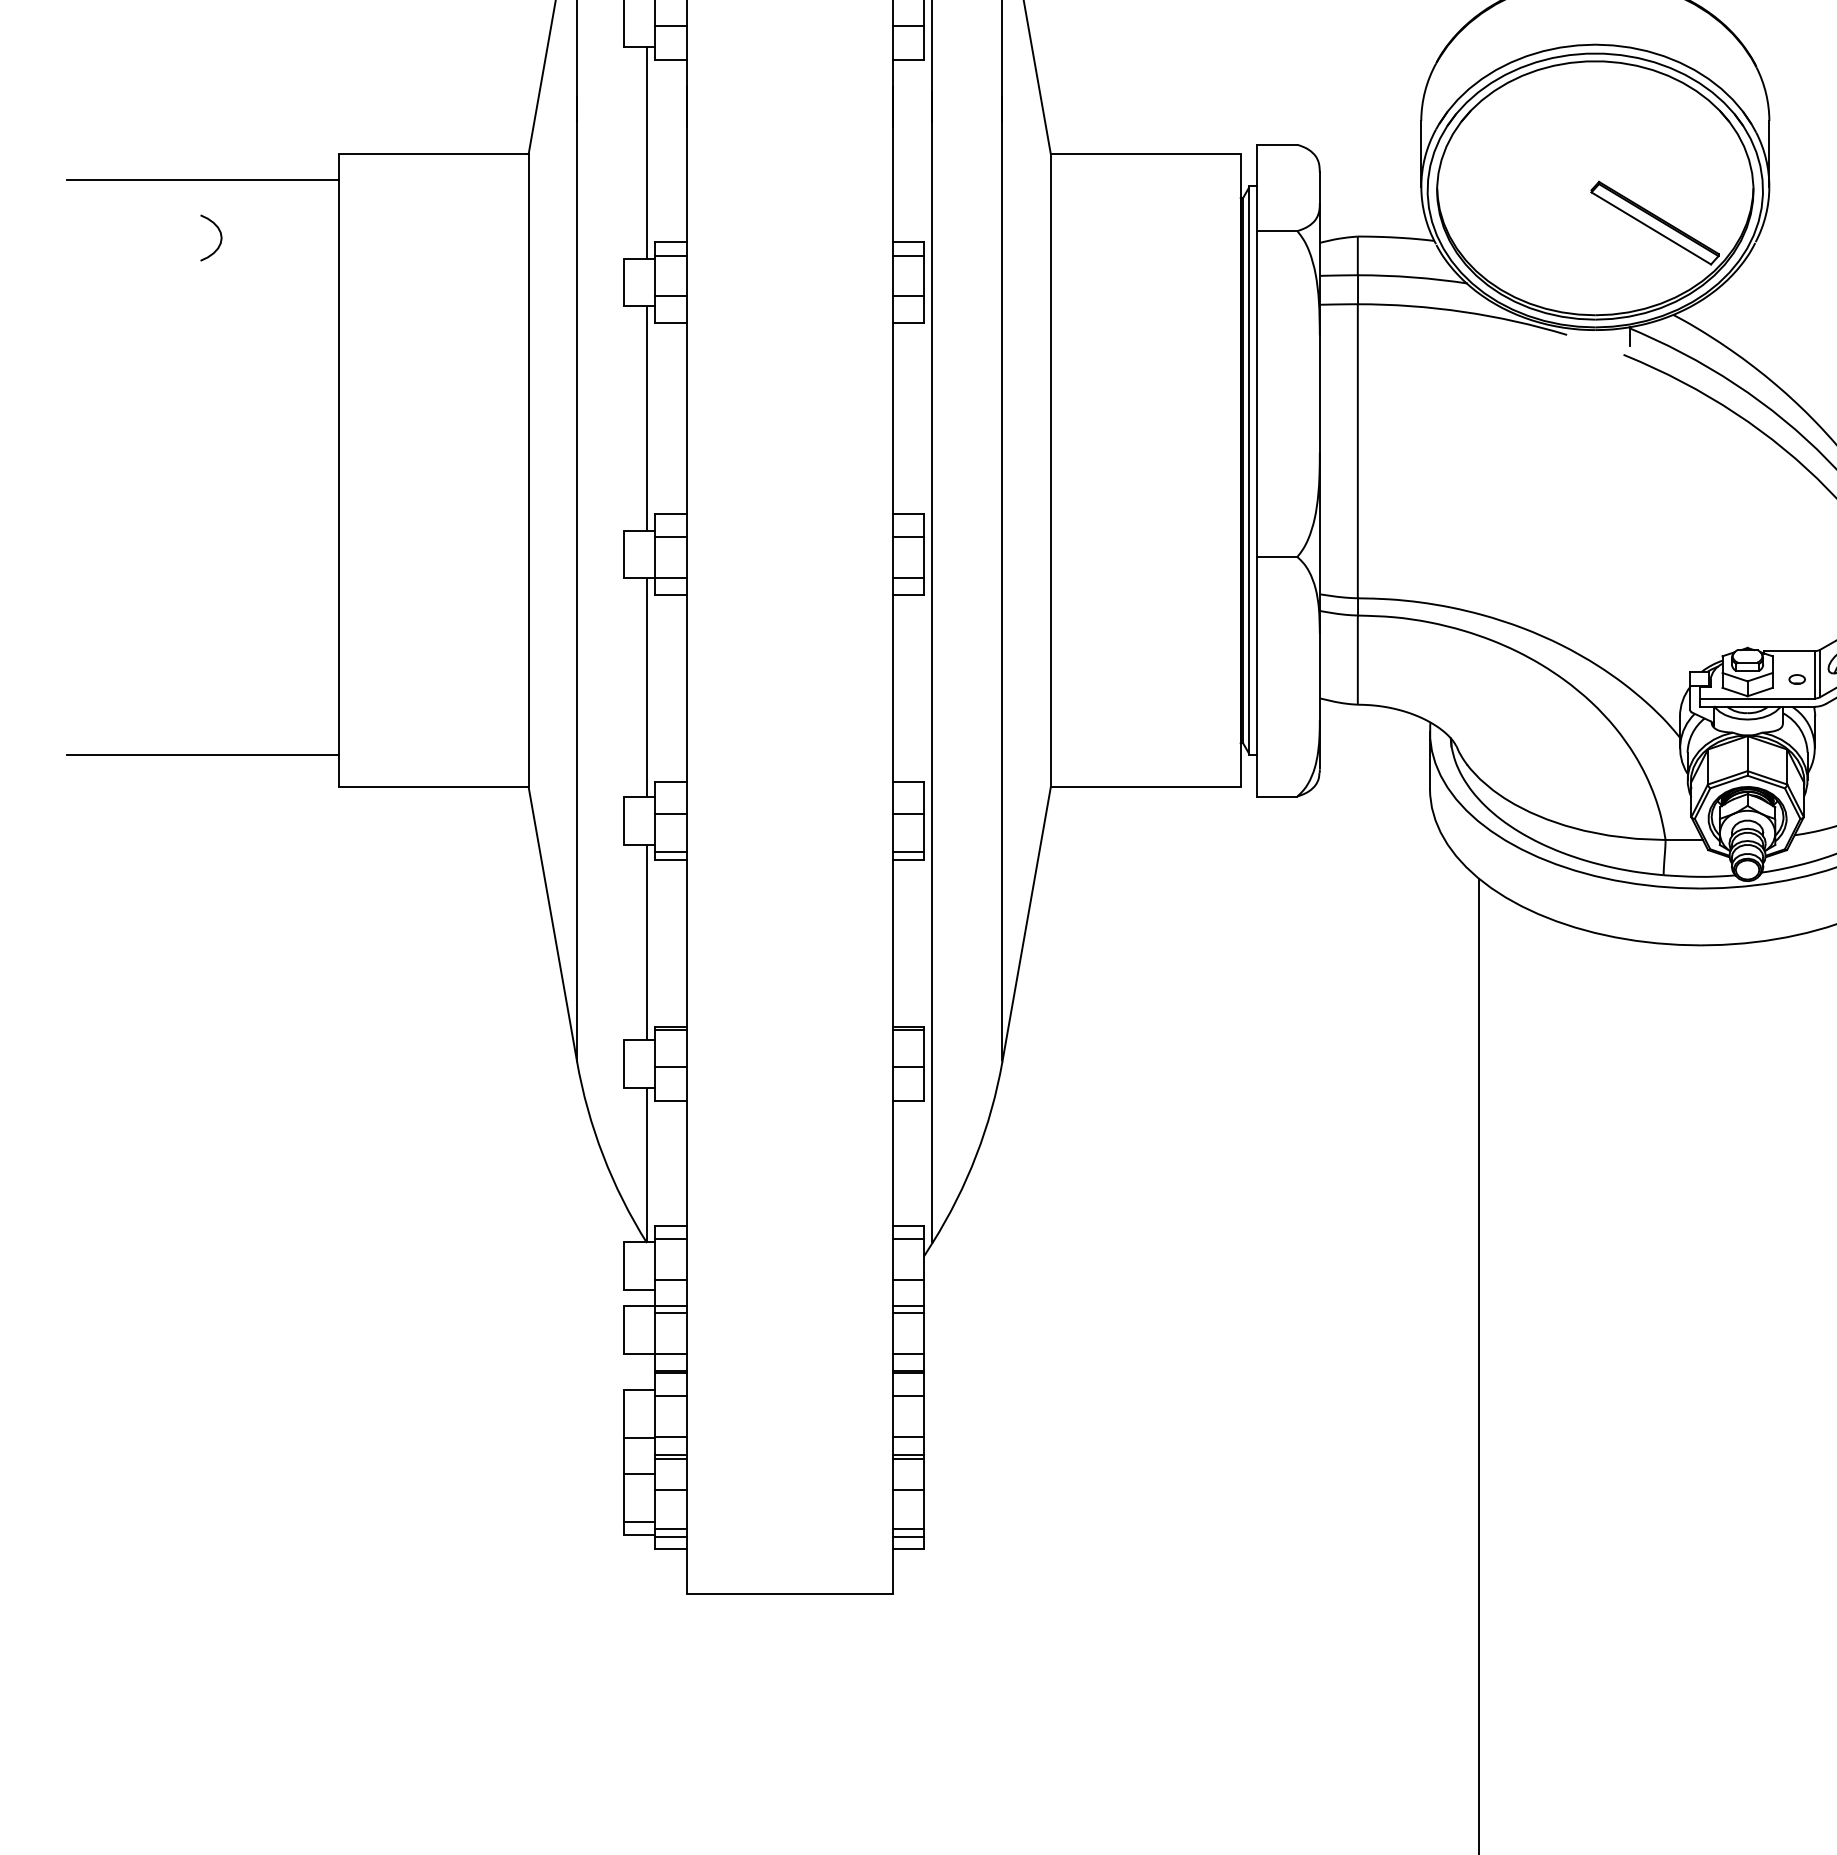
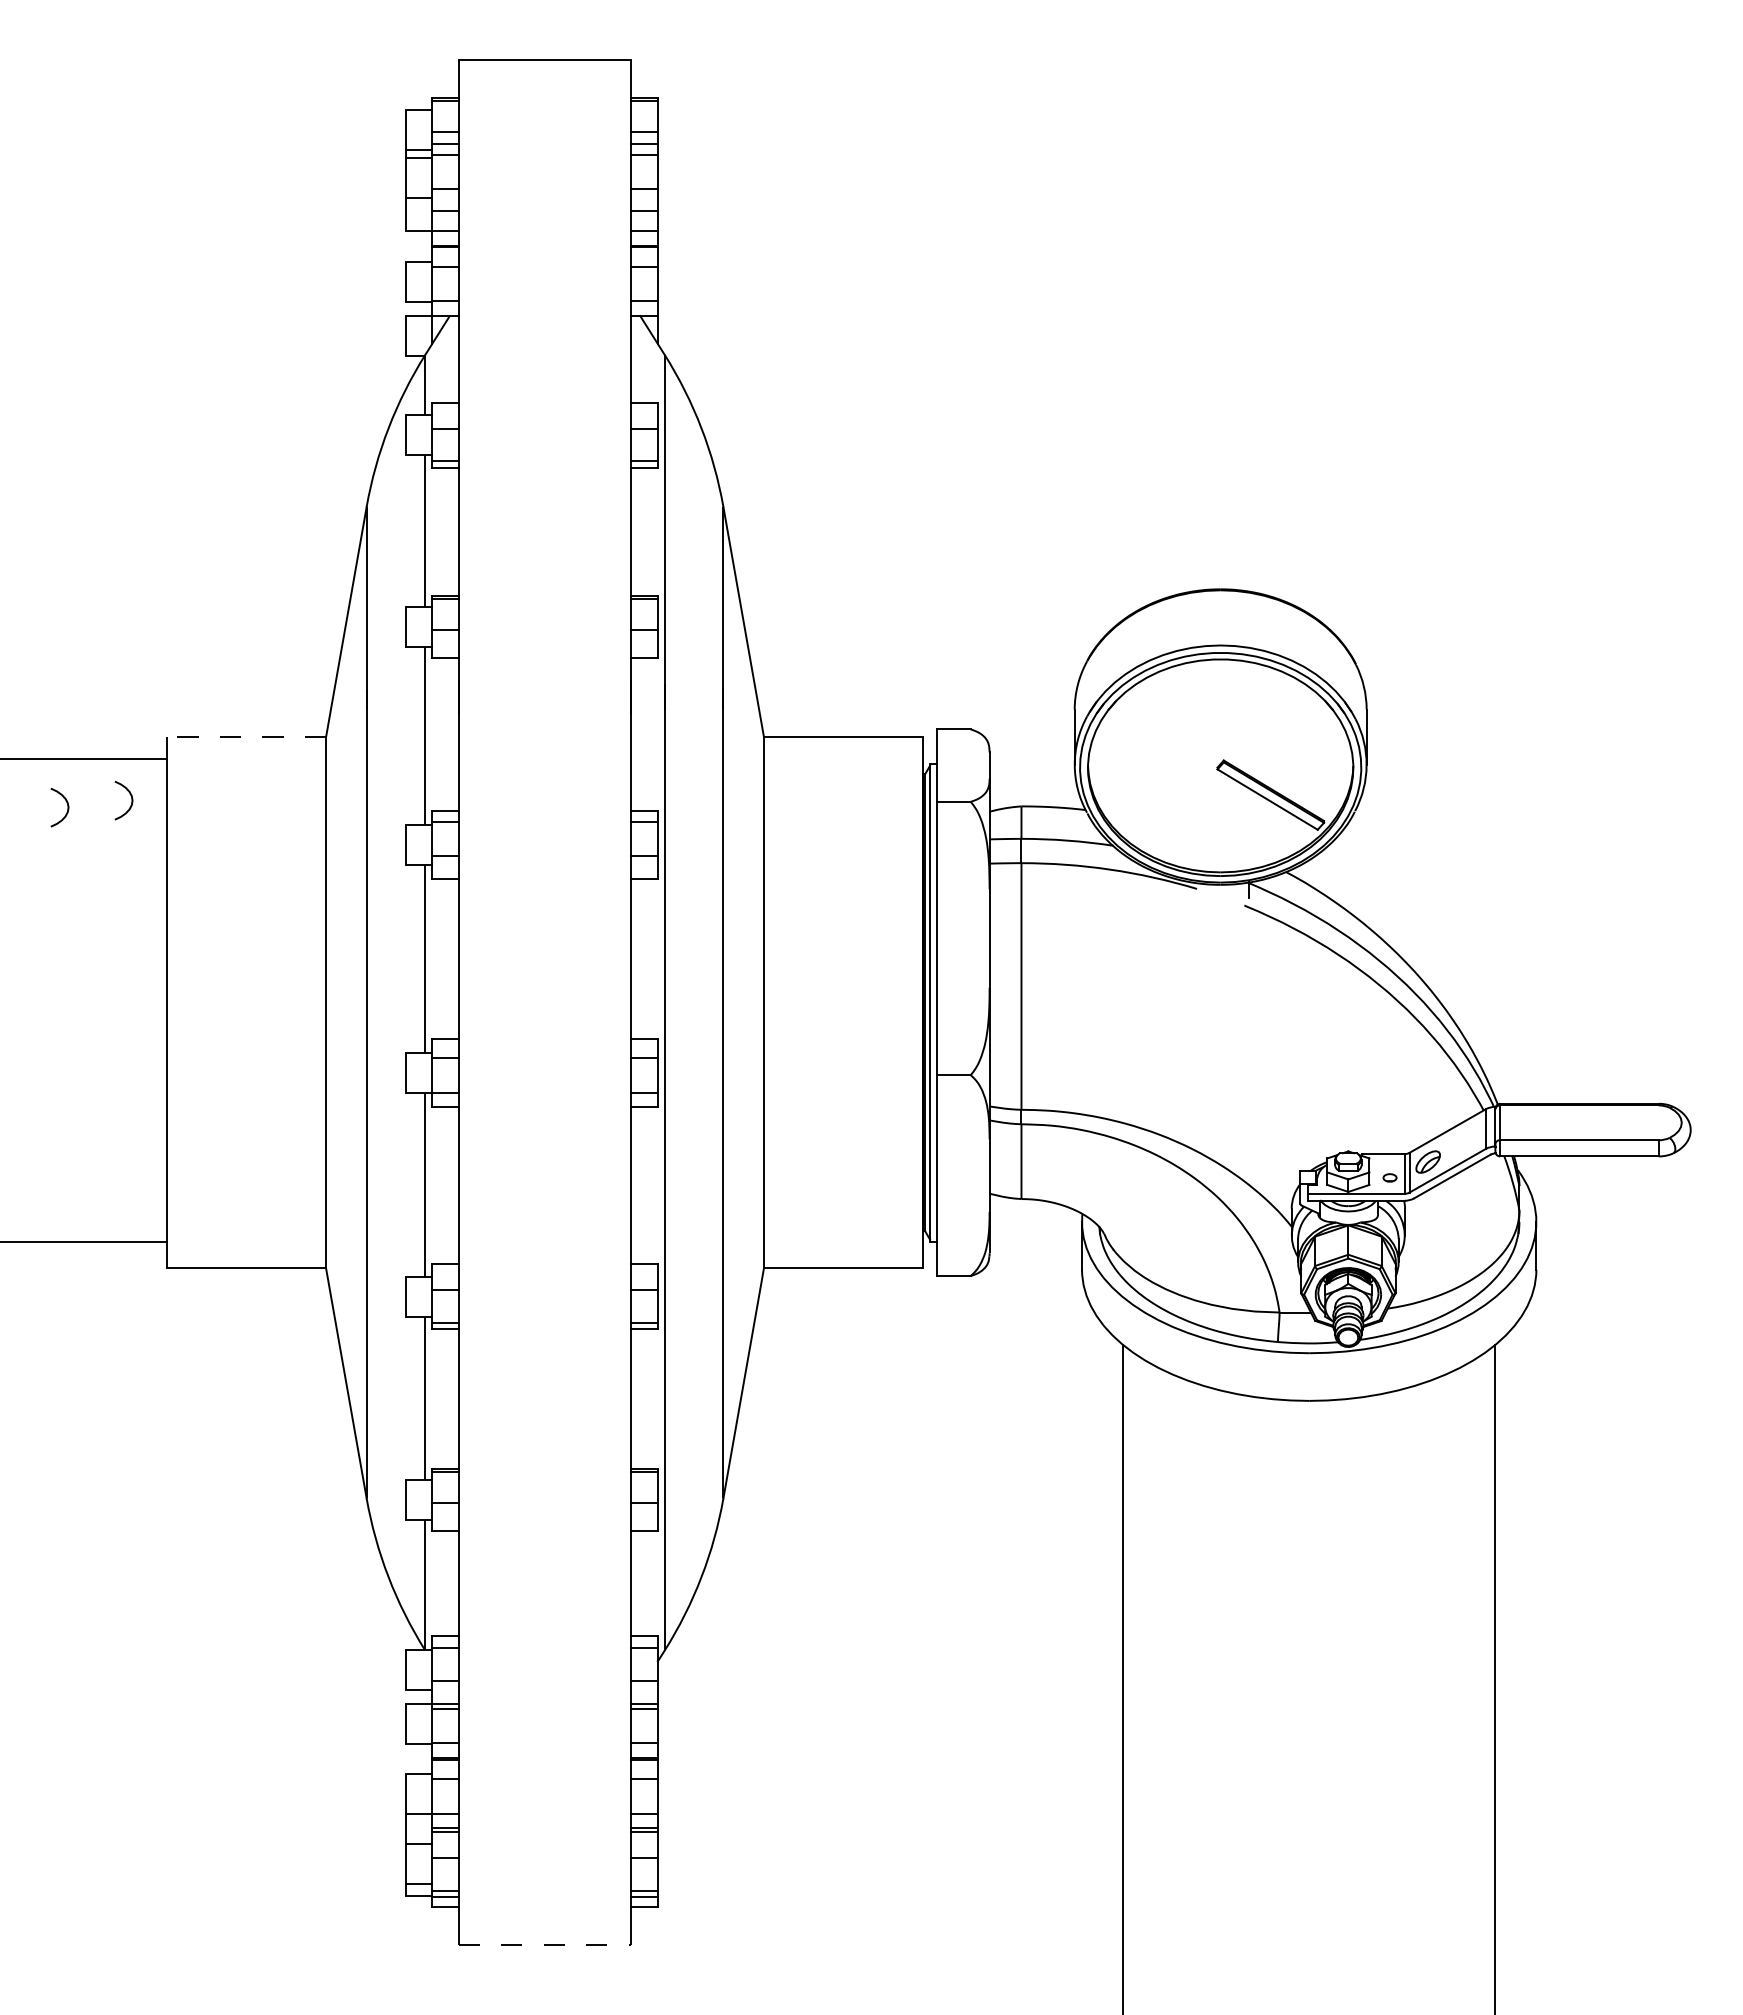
line: (433, 154) -> (246, 737), solid -> dashed
curve: (296, 229) -> (131, 800), added
line: (790, 1594) -> (545, 1945), solid -> dashed

